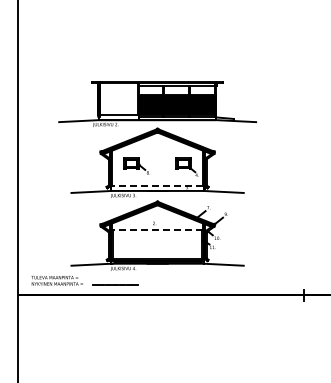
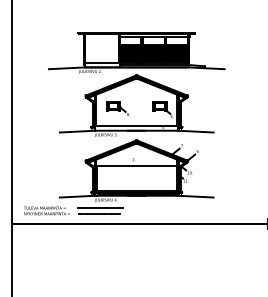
line: (157, 186) -> (136, 126), dashed -> solid
line: (157, 230) -> (136, 166), dashed -> solid
line: (116, 277) -> (99, 208), added

